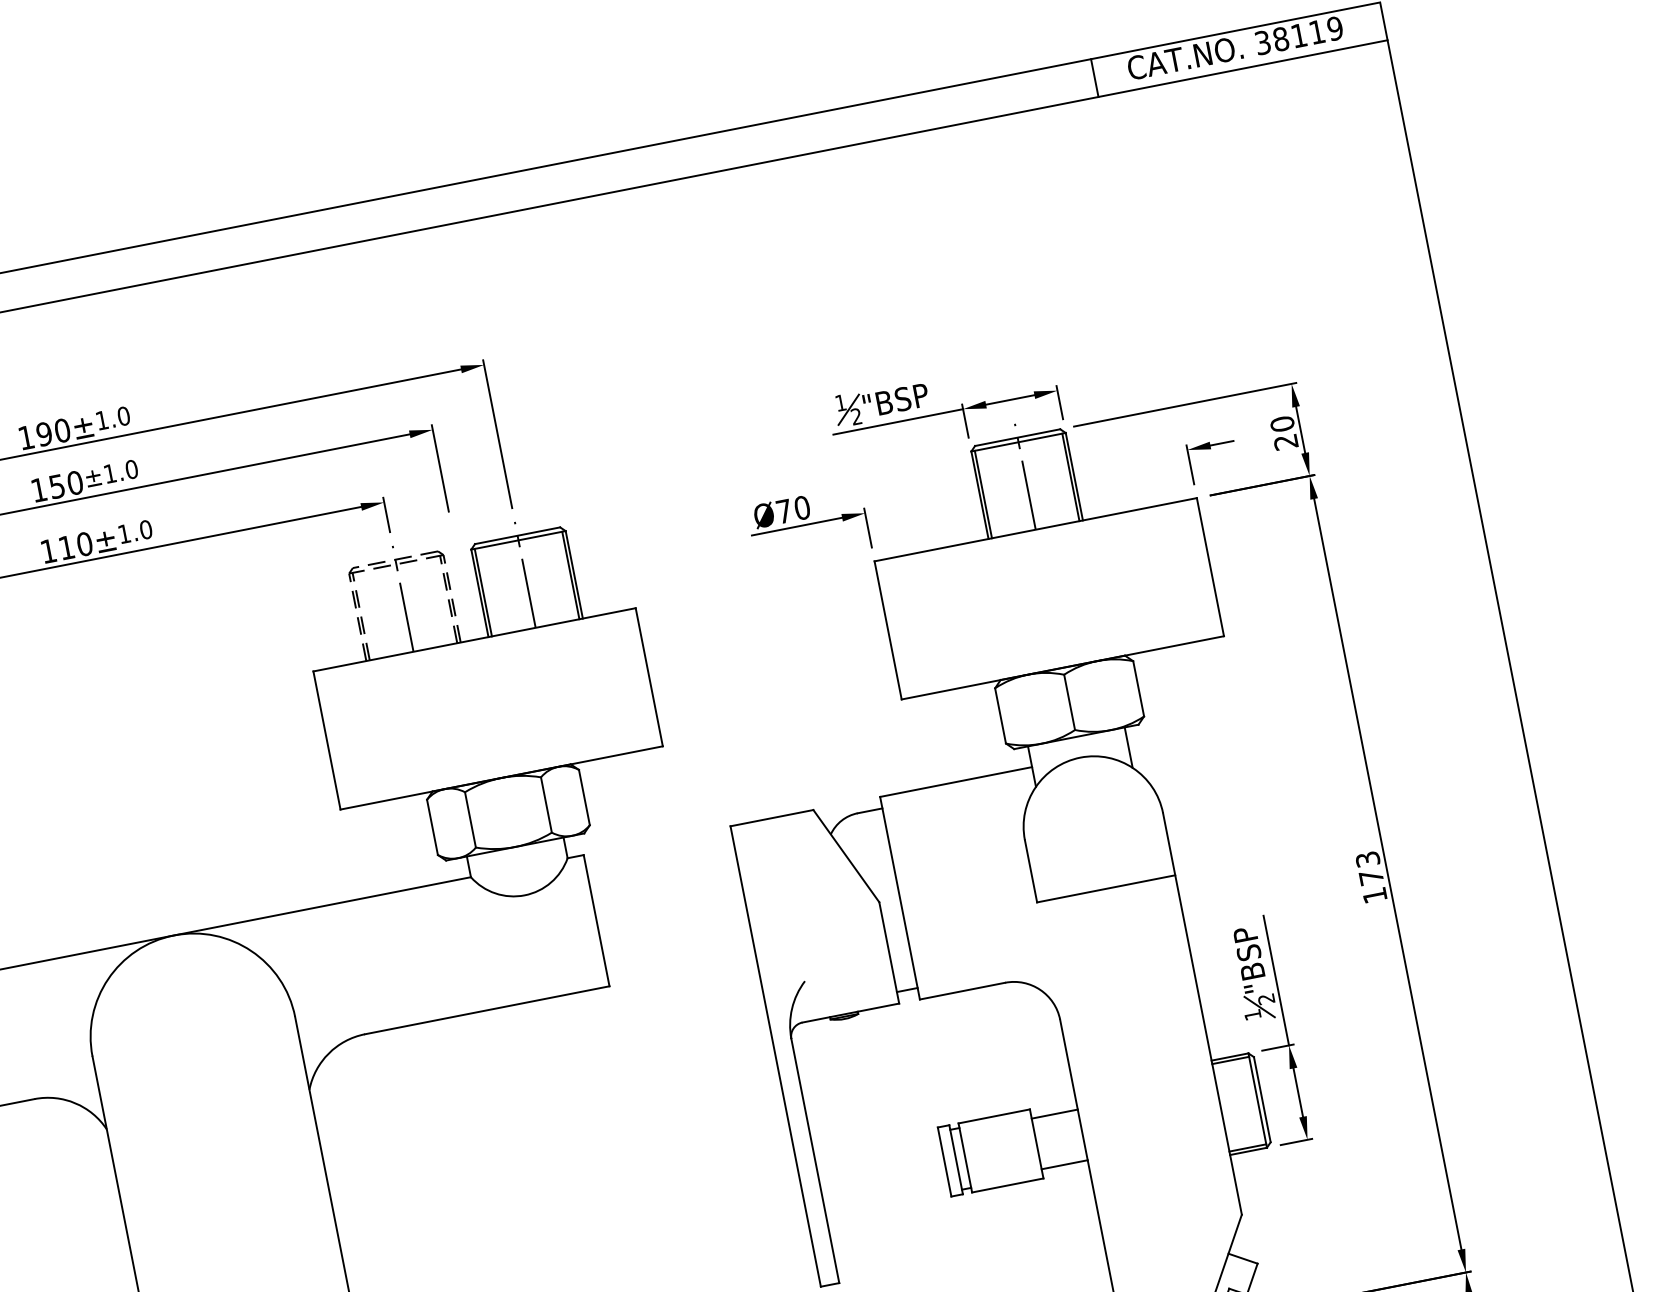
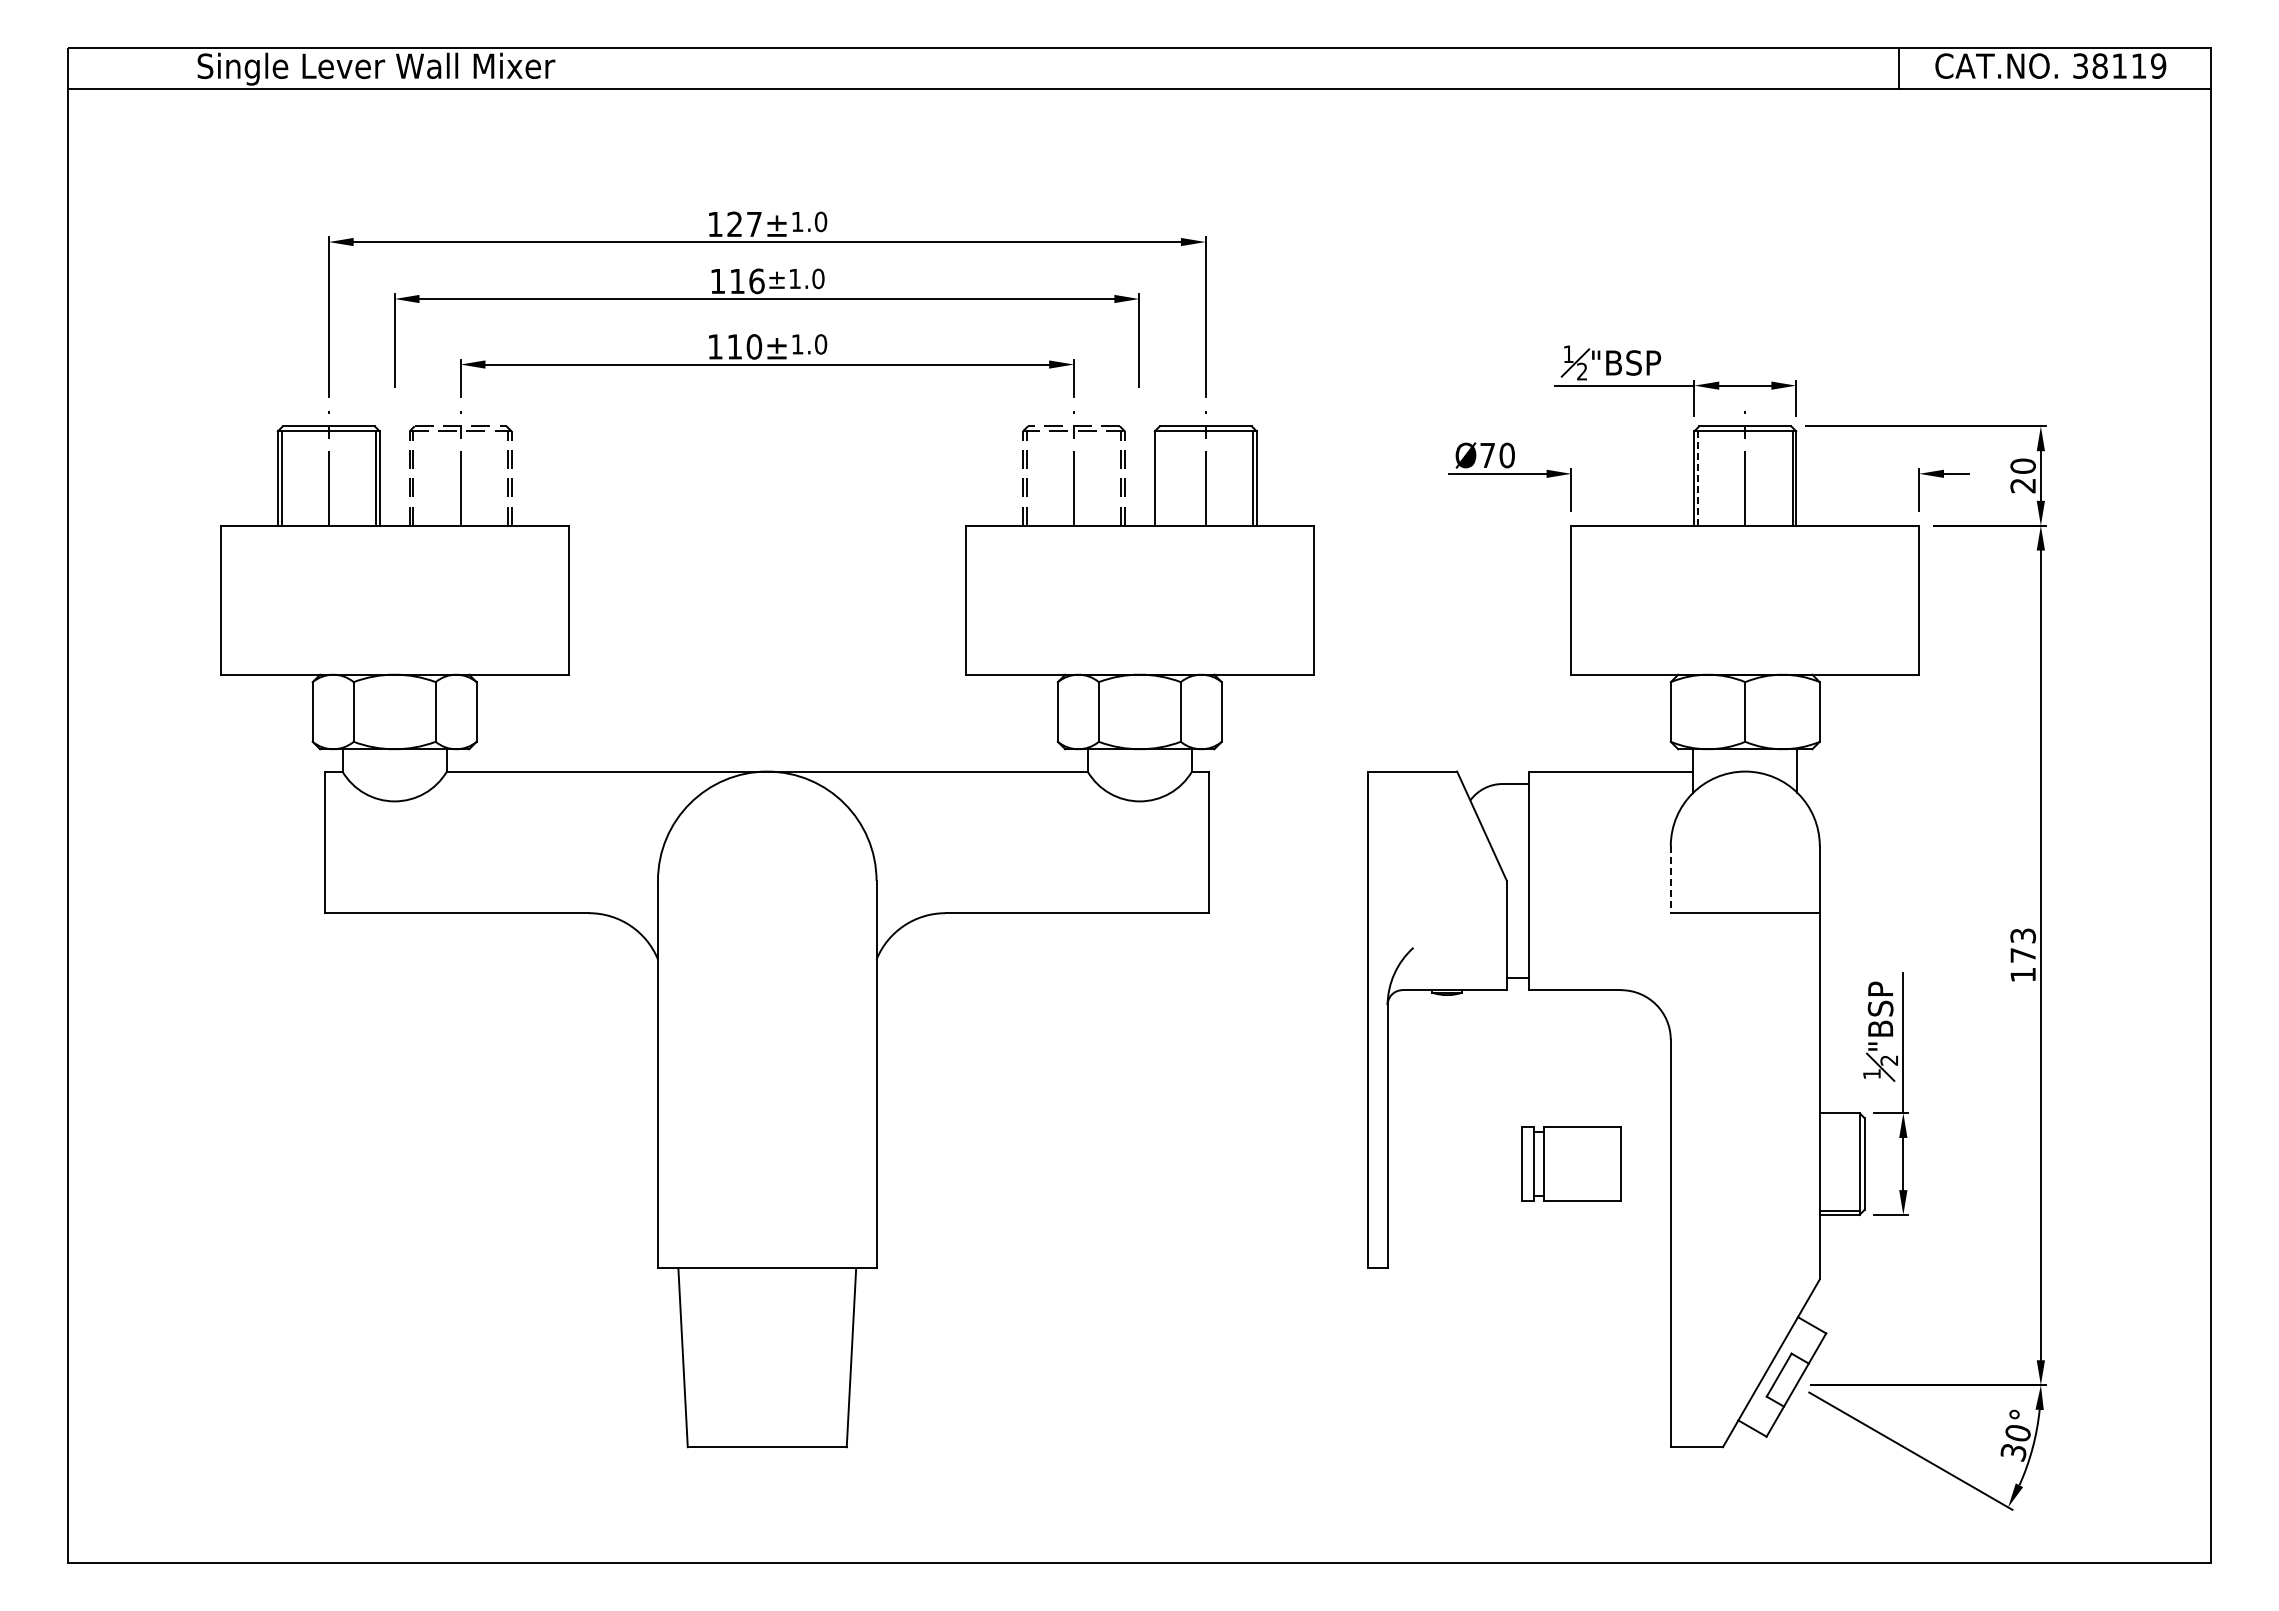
text: (53, 432) -> (744, 224), 190± -> 127±
text: (66, 484) -> (747, 281), 150 -> 116
line: (983, 494) -> (1698, 478), solid -> dashed
line: (483, 592) -> (1158, 478), removed
line: (1030, 871) -> (1670, 879), solid -> dashed
line: (1230, 1060) -> (1839, 1116), removed
line: (1054, 1113) -> (1645, 1136), removed
line: (1064, 1164) -> (1645, 1191), removed

